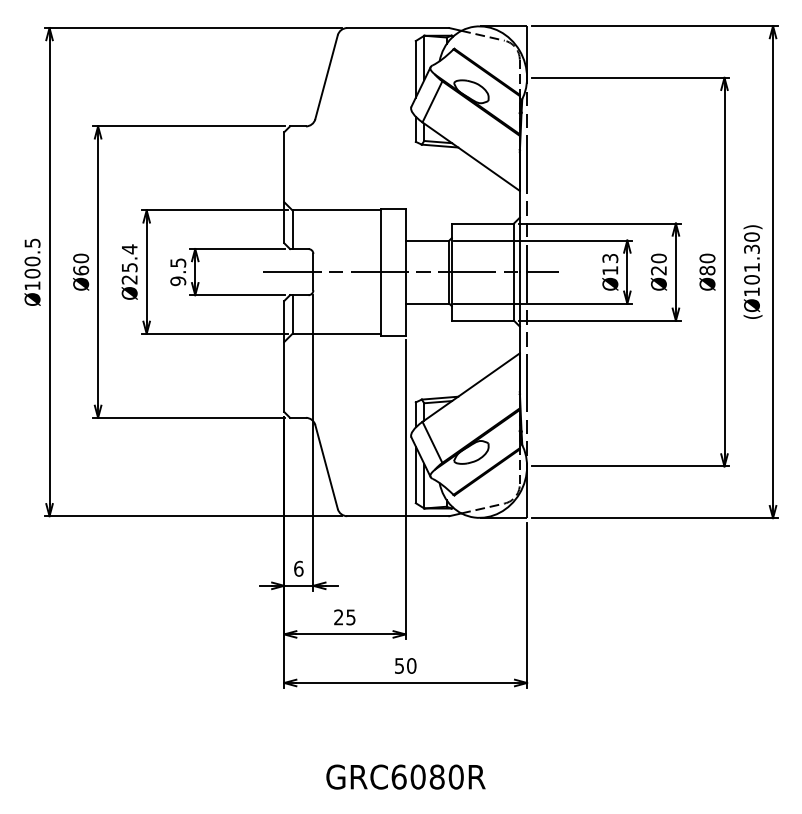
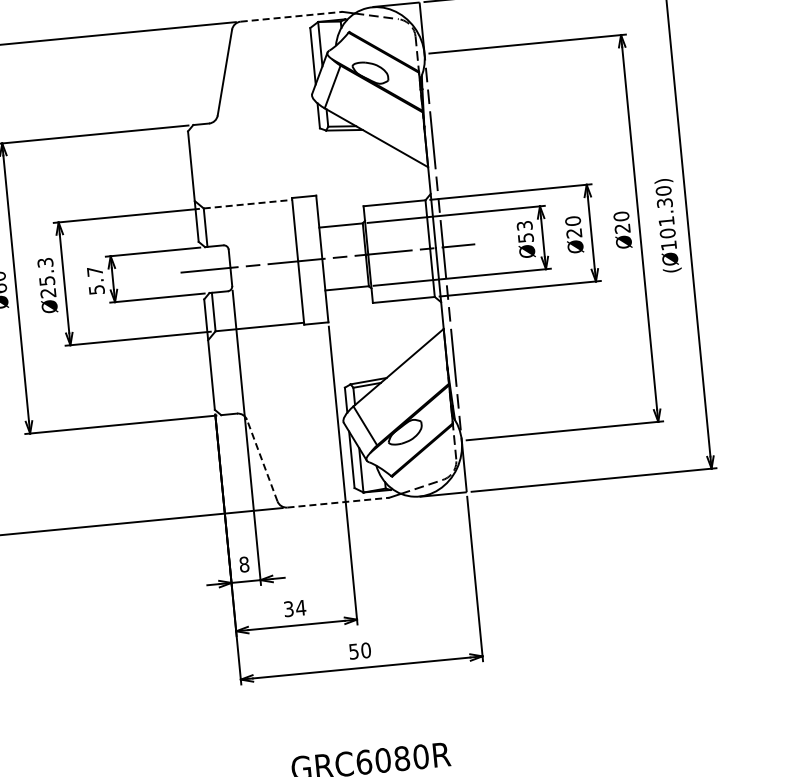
line: (398, 28) -> (291, 17), solid -> dashed
line: (337, 210) -> (248, 204), solid -> dashed
text: (129, 249) -> (45, 262), Ø25.4 -> Ø25.3
text: (610, 270) -> (526, 237), Ø13 -> Ø53
text: (707, 270) -> (622, 228), Ø80 -> Ø20
text: (178, 272) -> (96, 281), 9.5 -> 5.7
line: (326, 466) -> (262, 460), solid -> dashed
line: (398, 516) -> (338, 502), solid -> dashed
text: (298, 568) -> (244, 564), 6 -> 8
text: (345, 617) -> (295, 608), 25 -> 34

